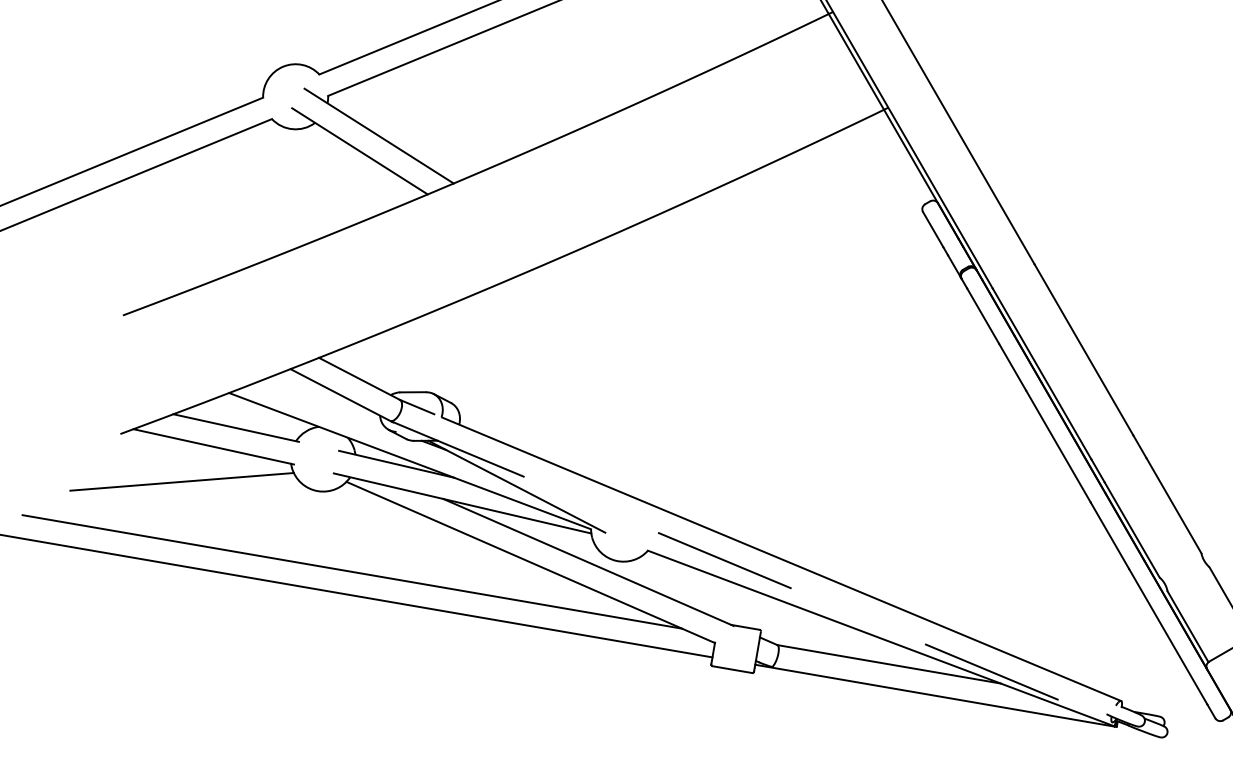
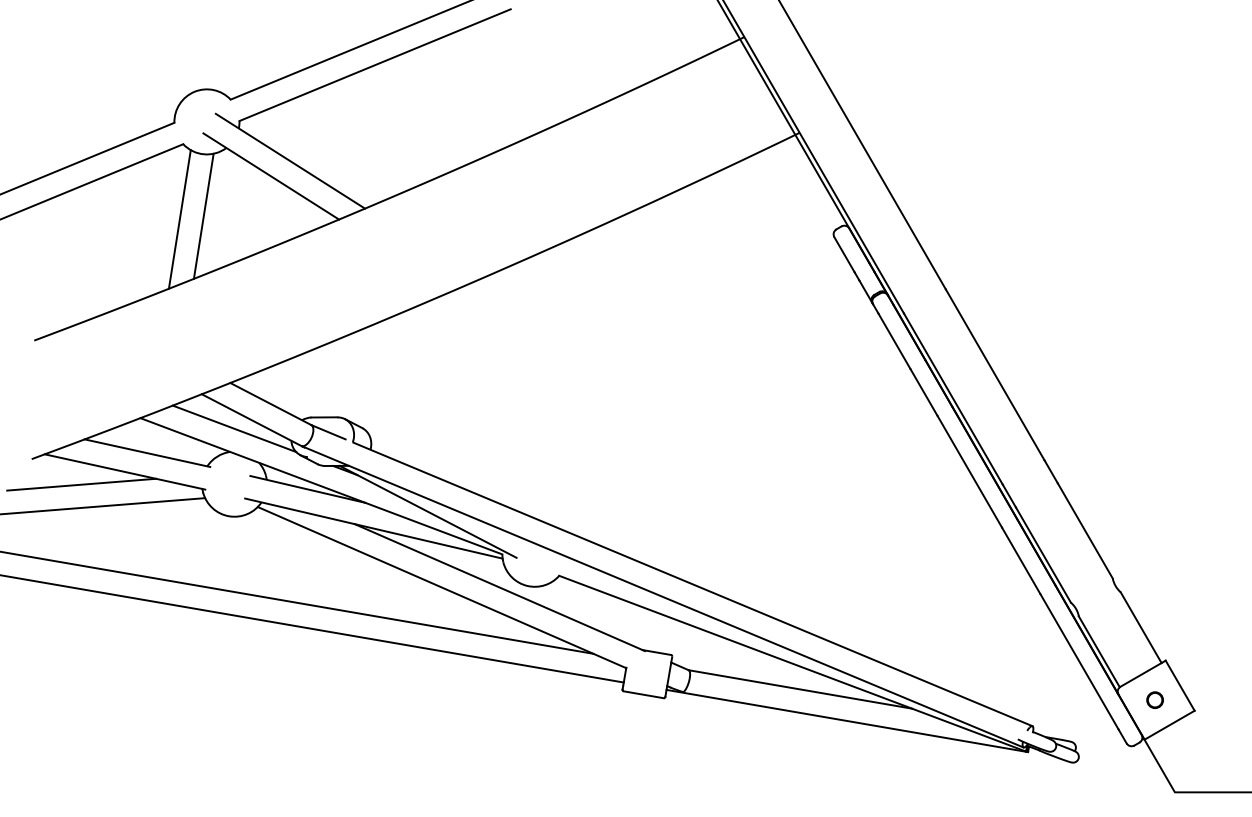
line: (292, 190) -> (203, 215), added
line: (268, 194) -> (179, 219), added
line: (323, 403) -> (234, 428), added
line: (170, 459) -> (81, 484), added
line: (751, 571) -> (662, 596), dashed -> solid

